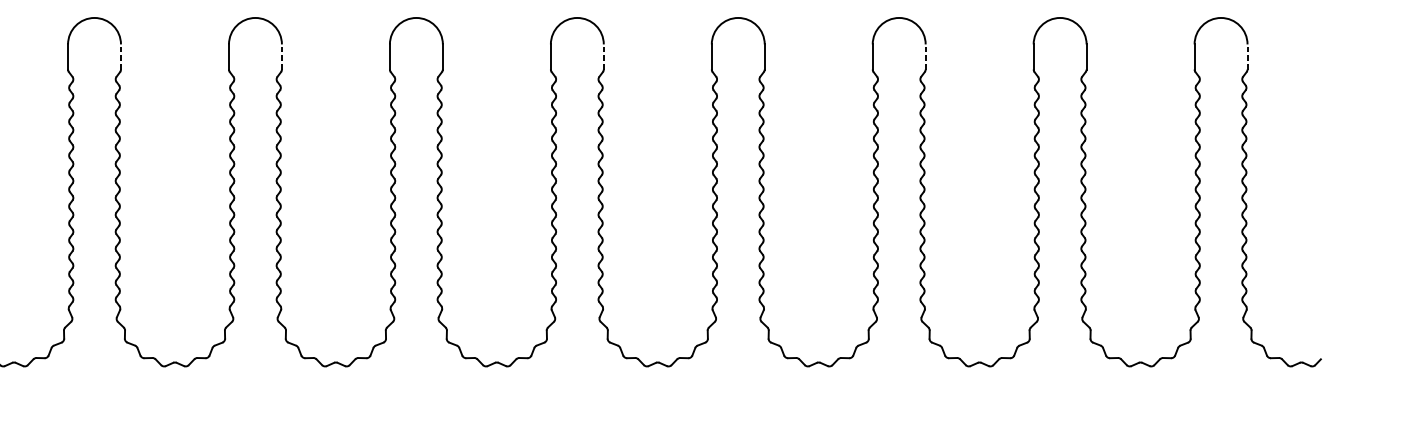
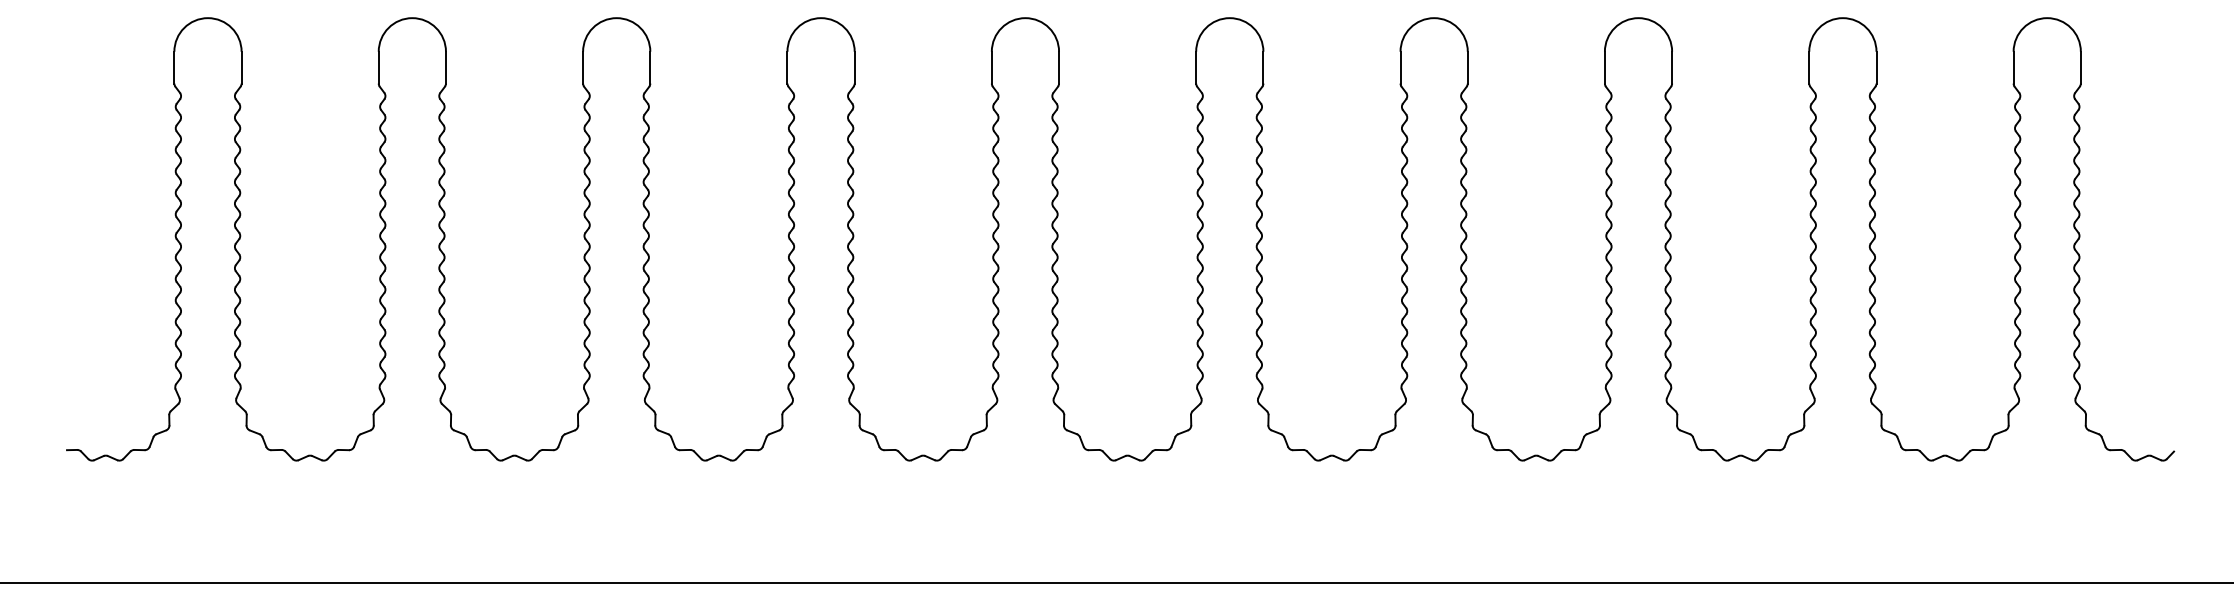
line: (121, 56) -> (650, 67), dashed -> solid
line: (281, 56) -> (854, 67), dashed -> solid
line: (603, 56) -> (1263, 67), dashed -> solid
line: (925, 56) -> (1672, 67), dashed -> solid
line: (1247, 56) -> (2080, 67), dashed -> solid

